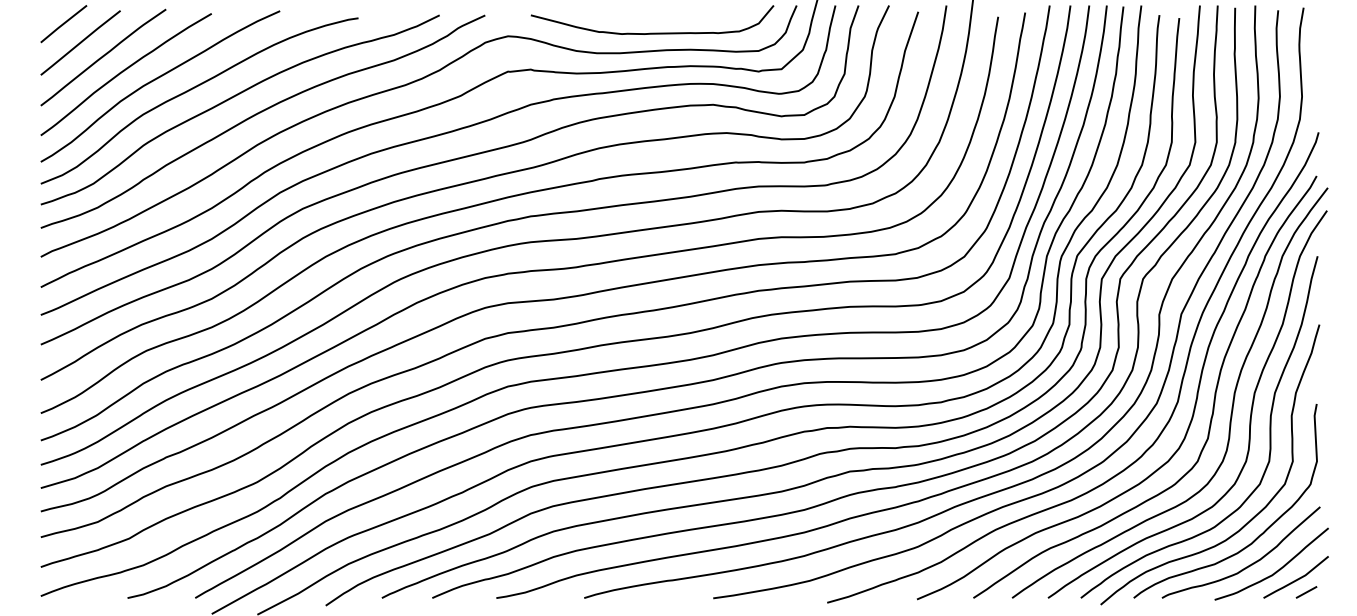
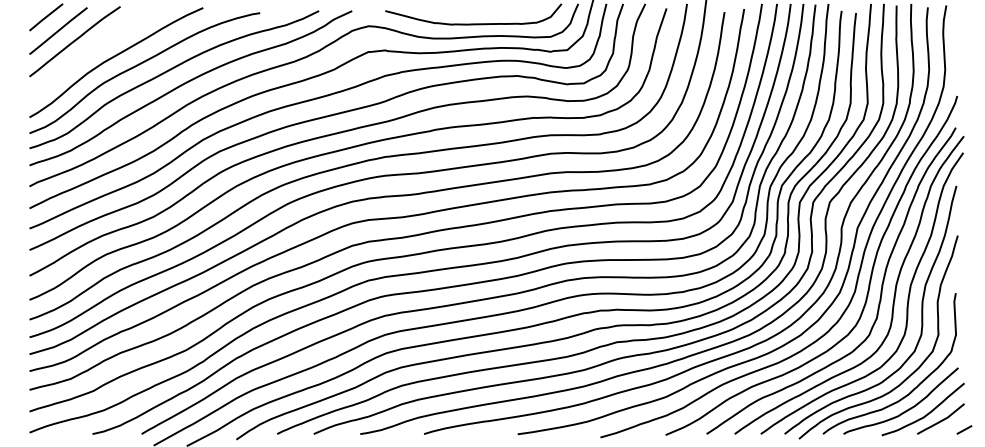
curve: (126, 71) -> (91, 51), removed
line: (1306, 591) -> (964, 429), moved

